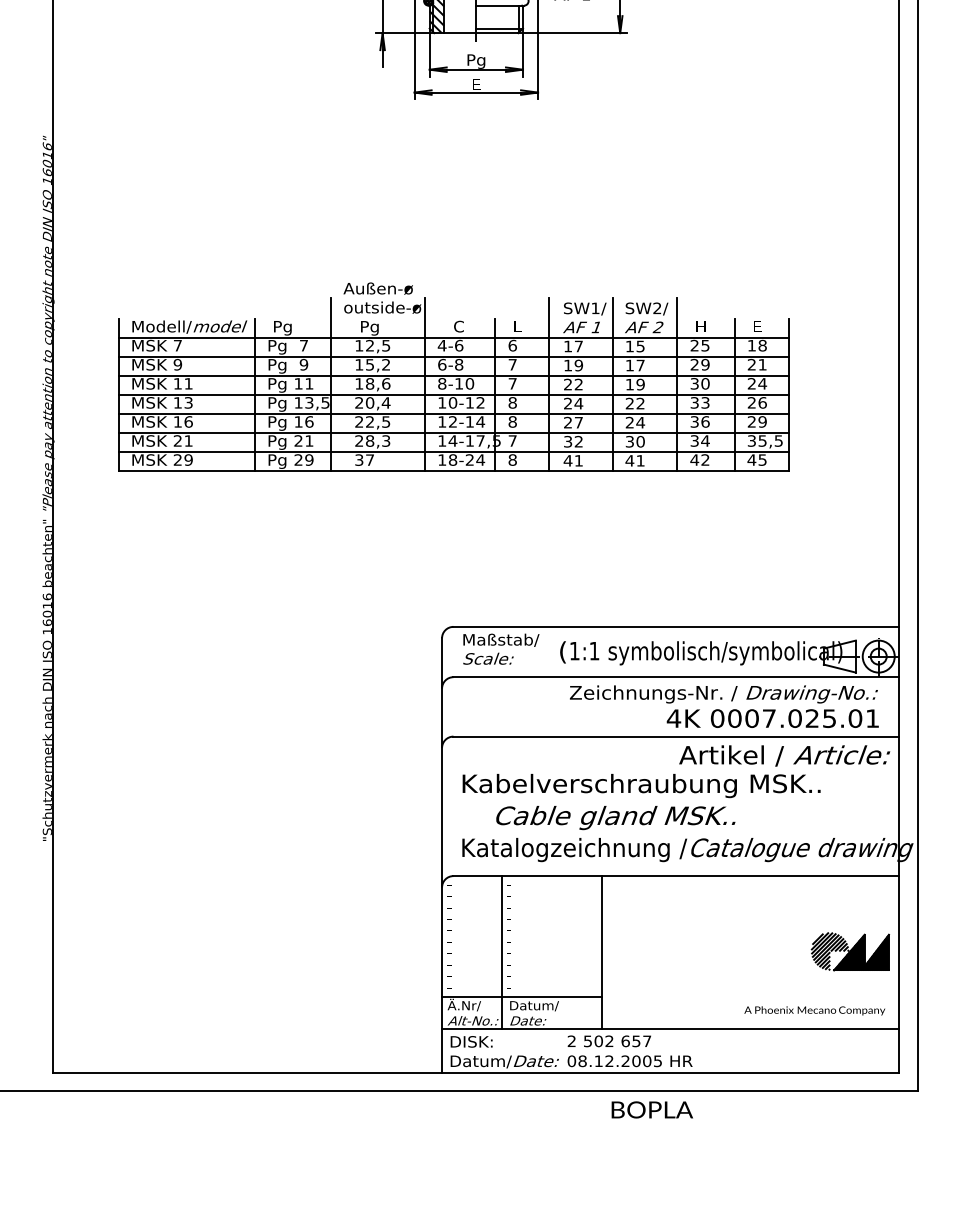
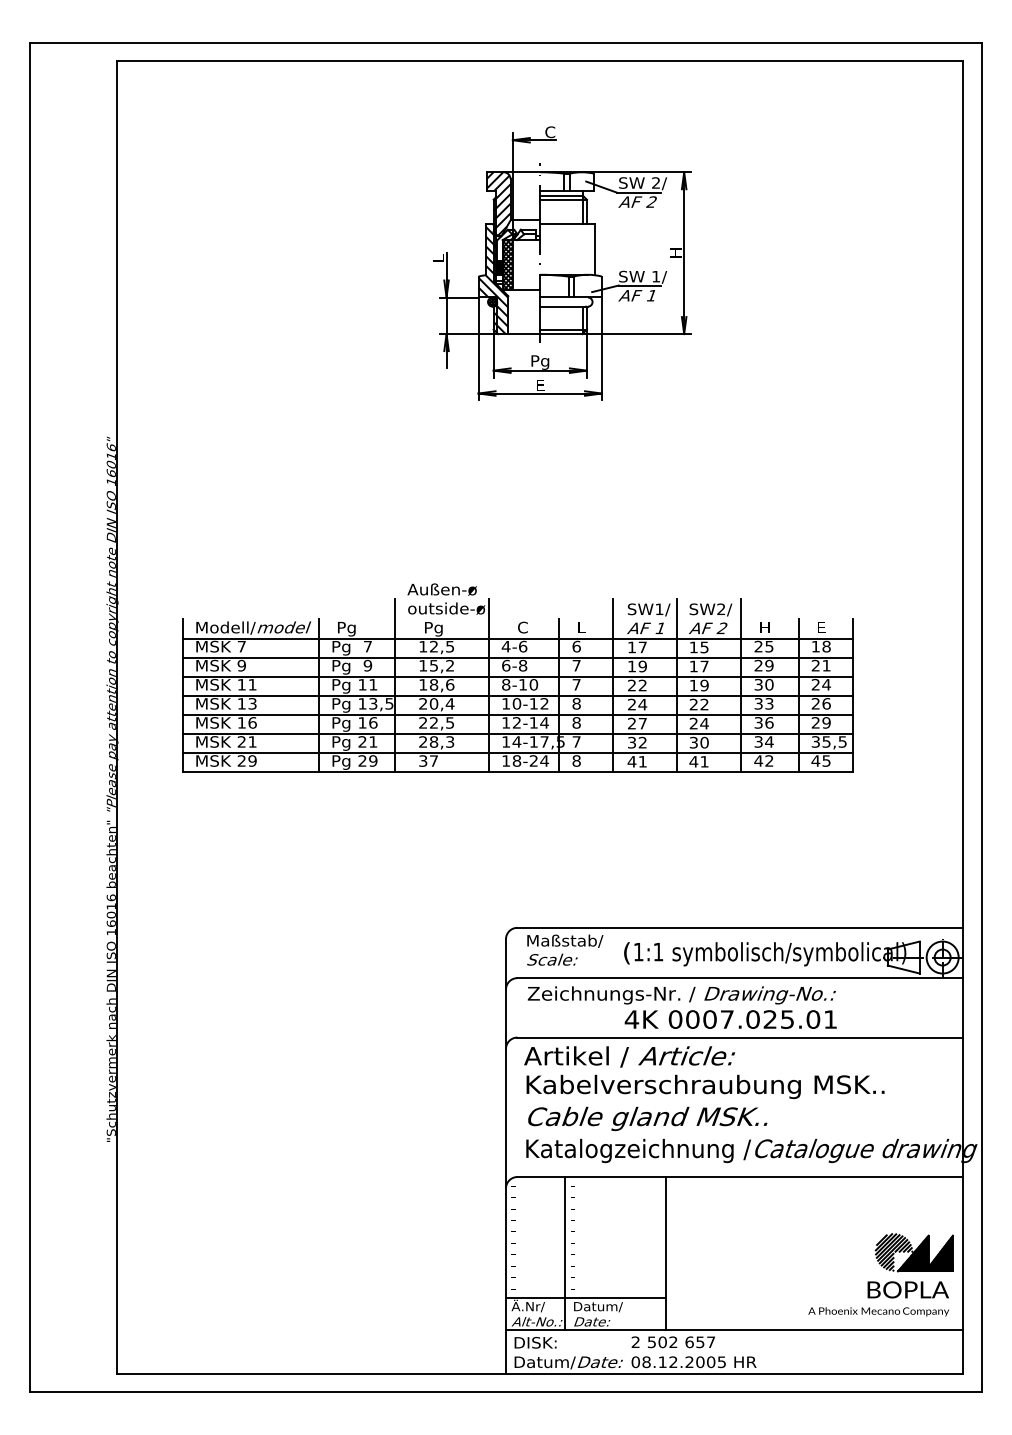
text: (723, 706) -> (681, 1007), moved
text: (784, 755) -> (629, 1056), moved
text: (615, 817) -> (647, 1118), moved
text: (651, 1109) -> (907, 1289), moved

